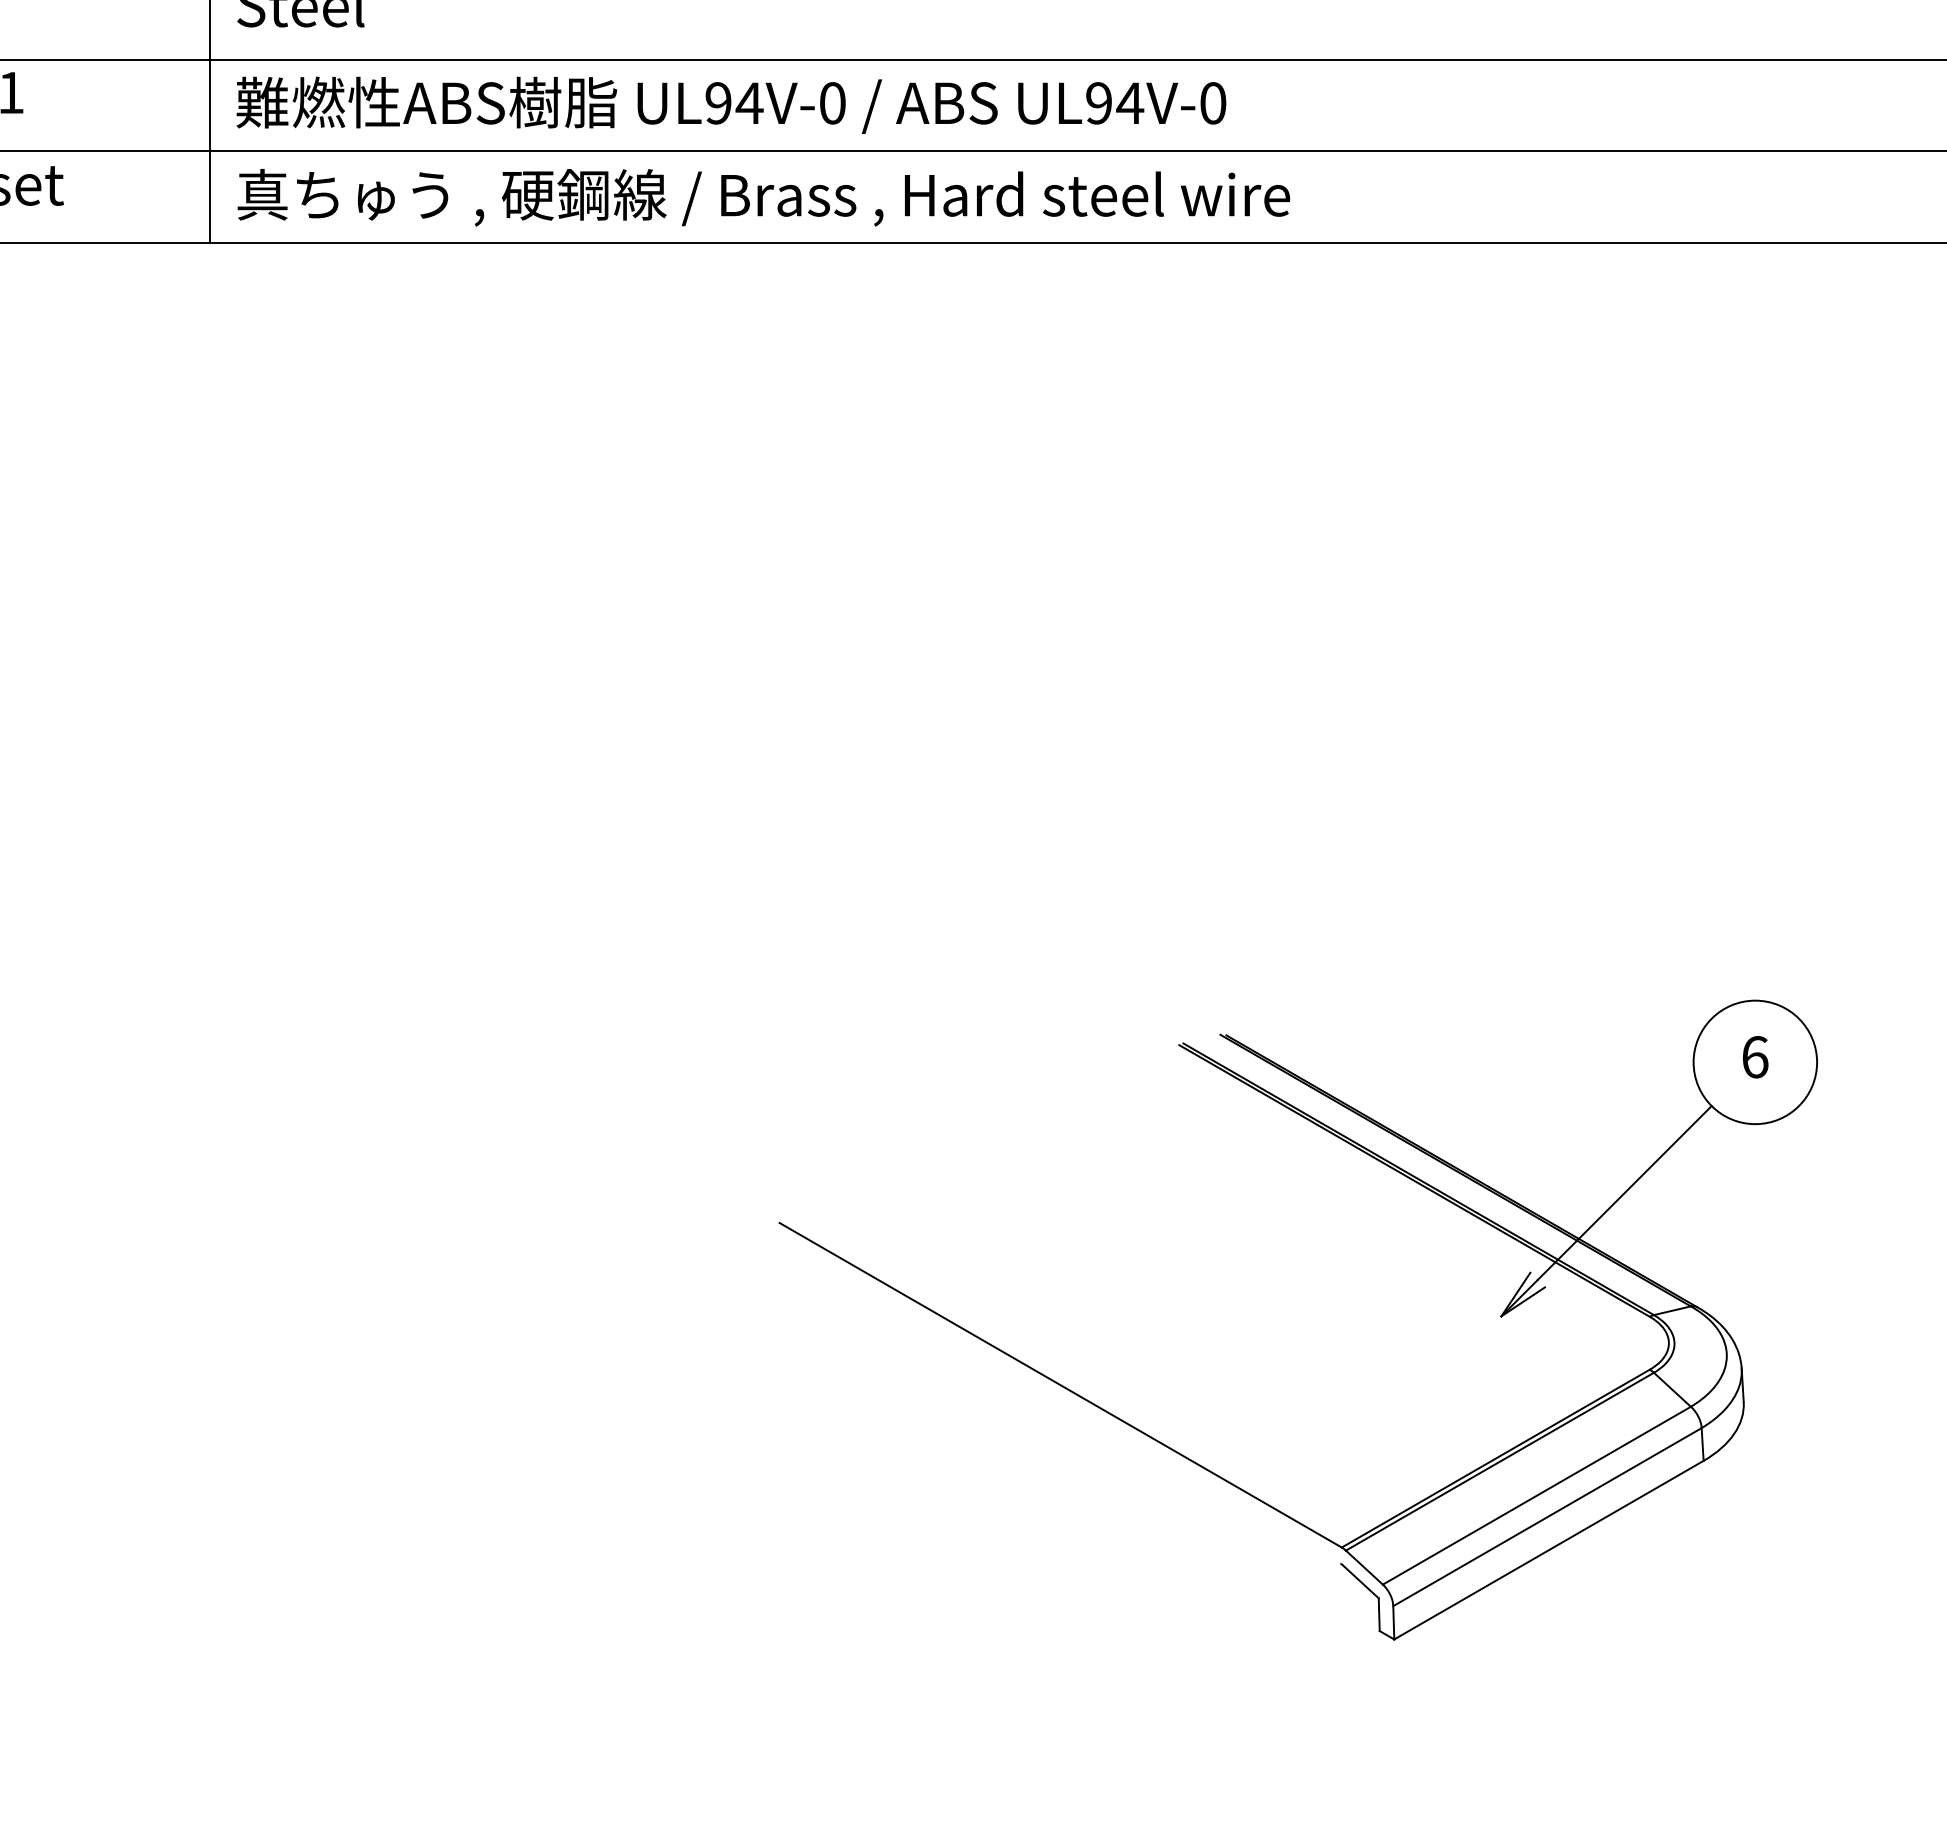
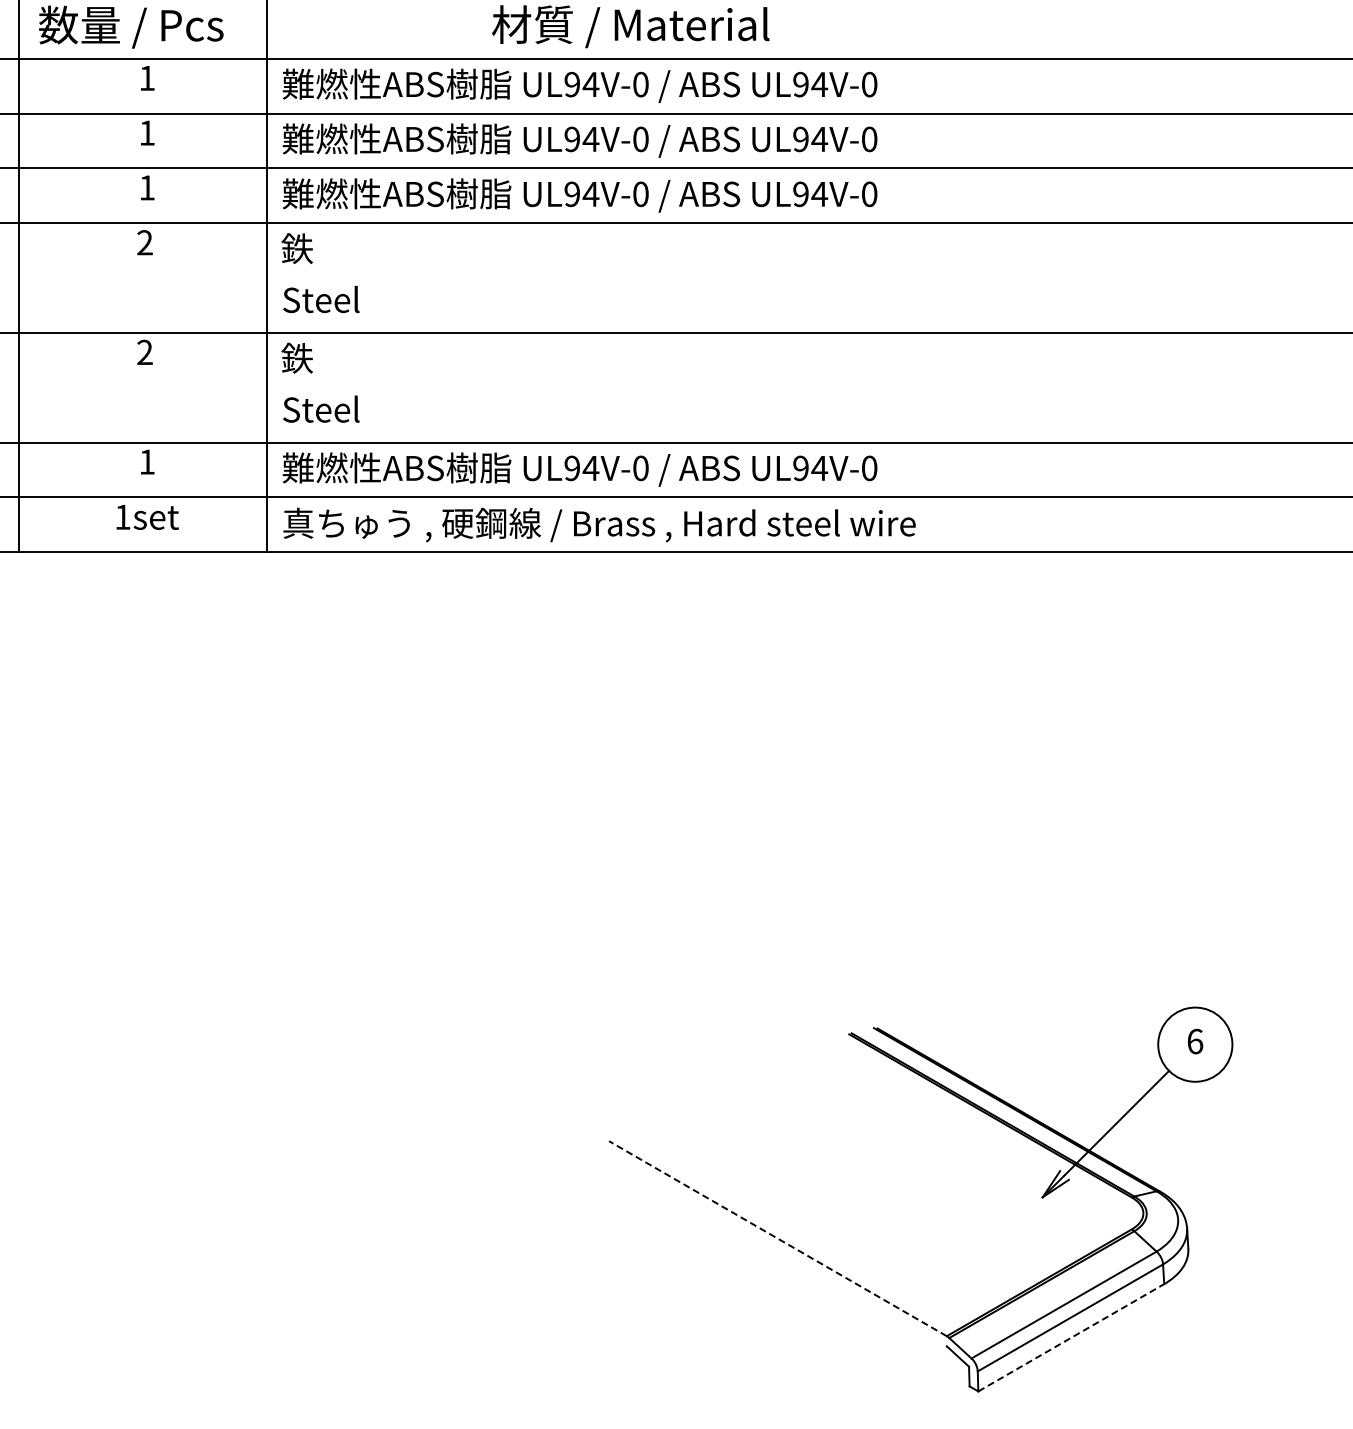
line: (1060, 1384) -> (777, 1238), solid -> dashed
line: (1549, 1549) -> (1071, 1337), solid -> dashed

